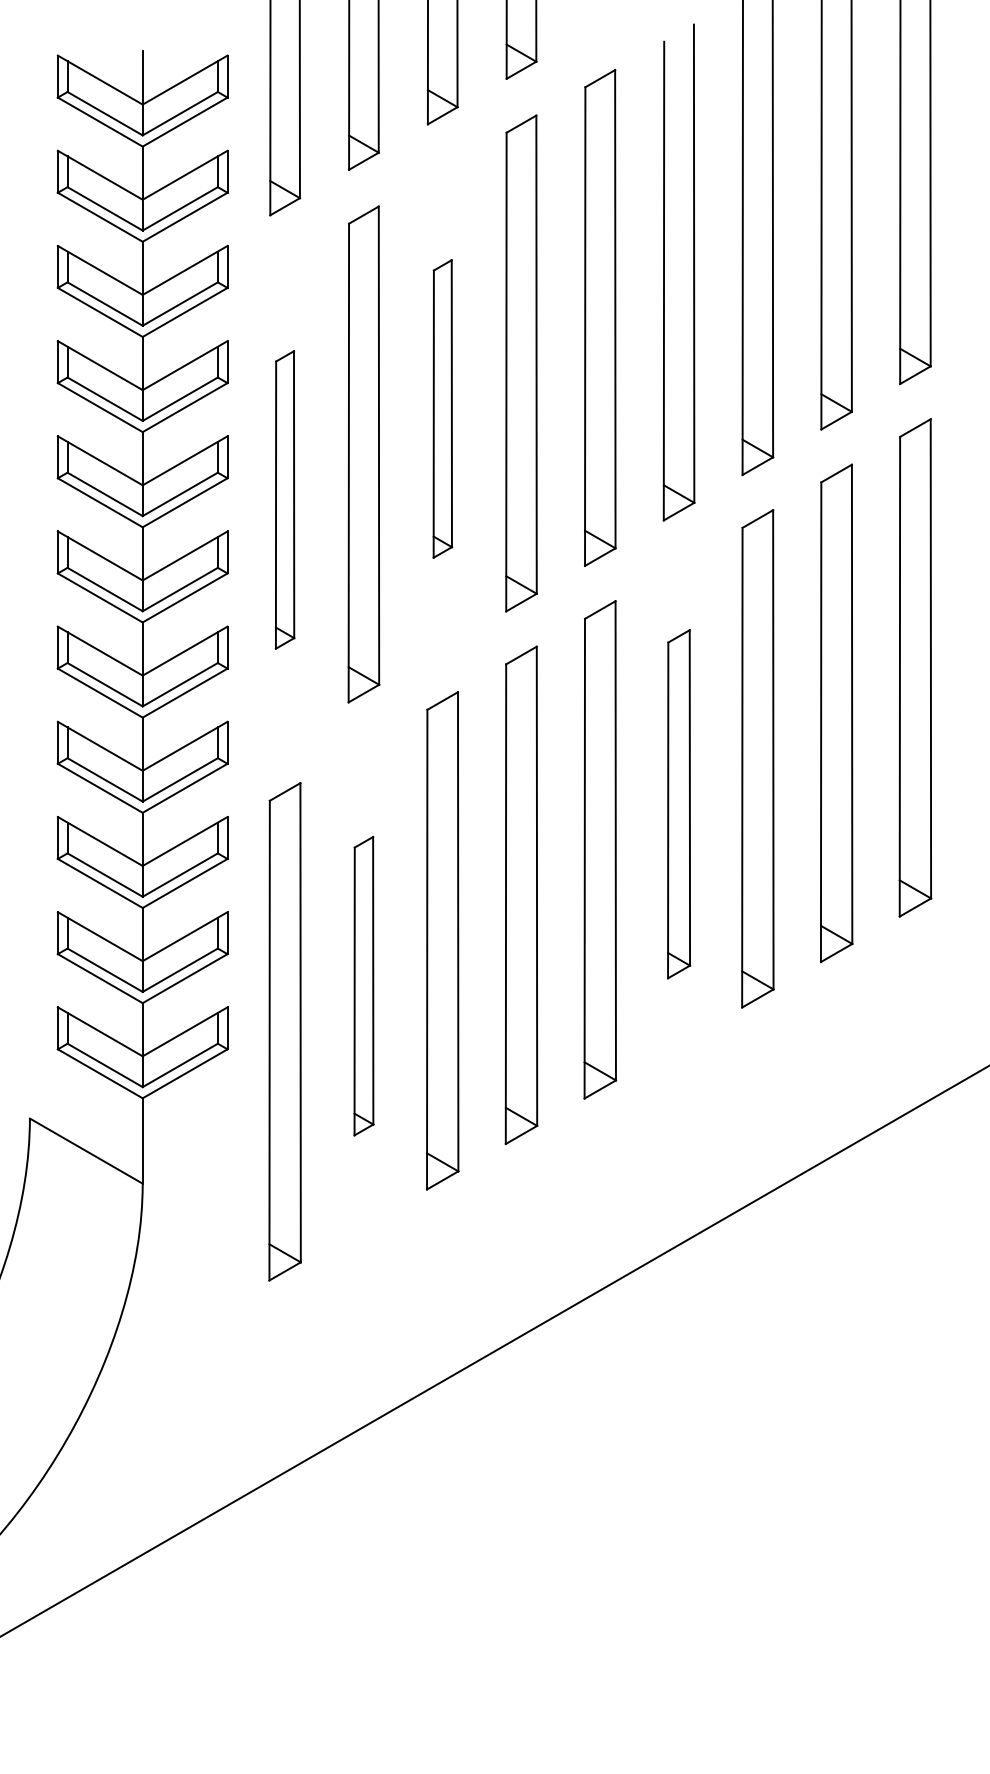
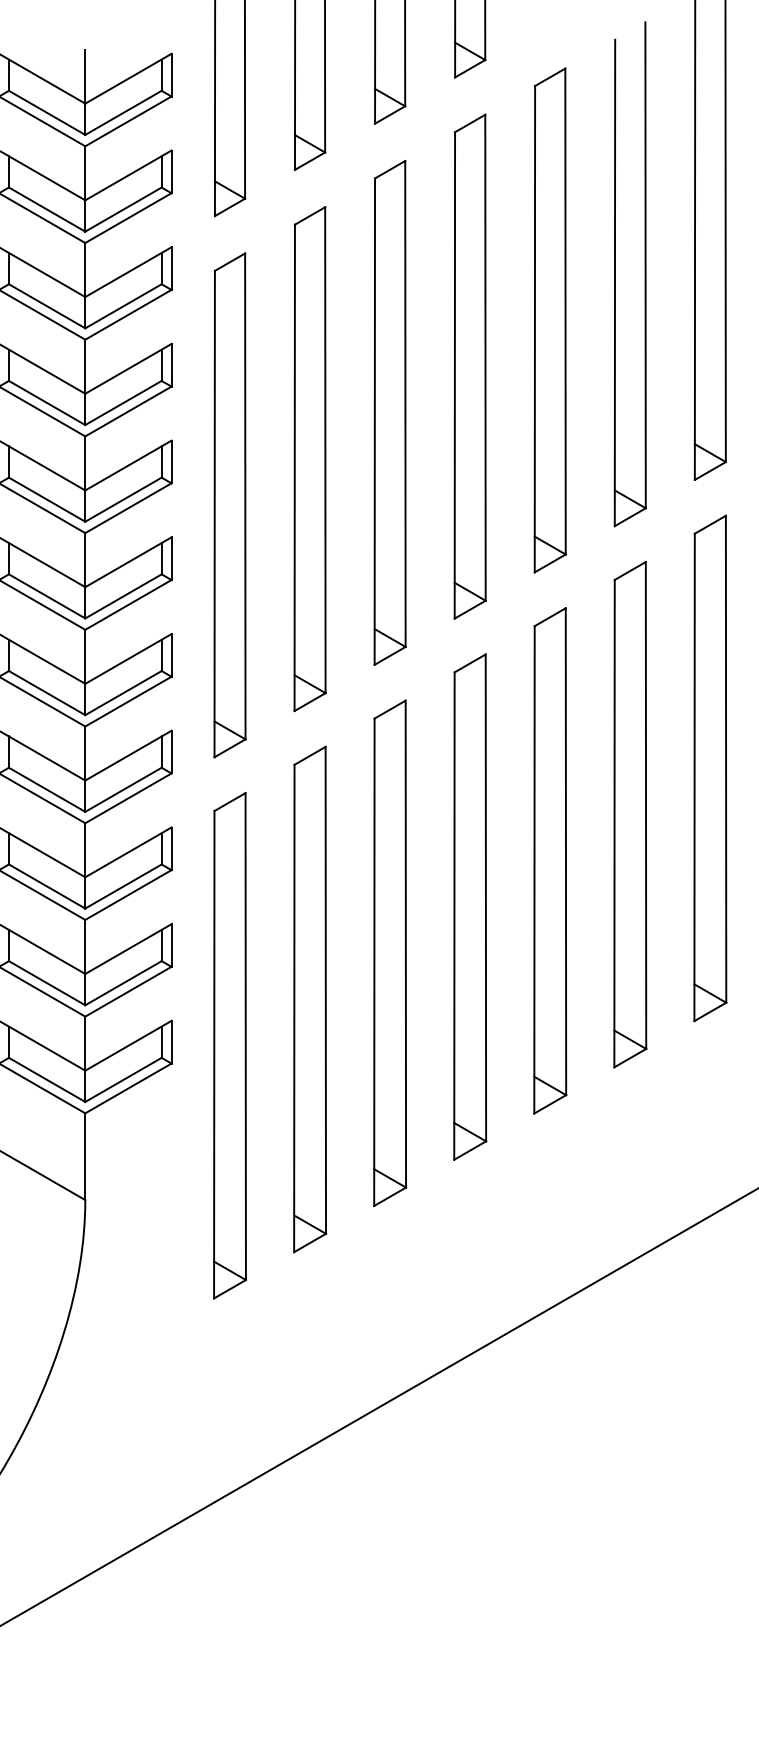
part: (442, 408) -> (389, 412), size x1.67
part: (284, 499) -> (229, 504), size x1.67
part: (678, 803) -> (629, 813), size x1.43
part: (363, 985) -> (309, 998), size x1.67

